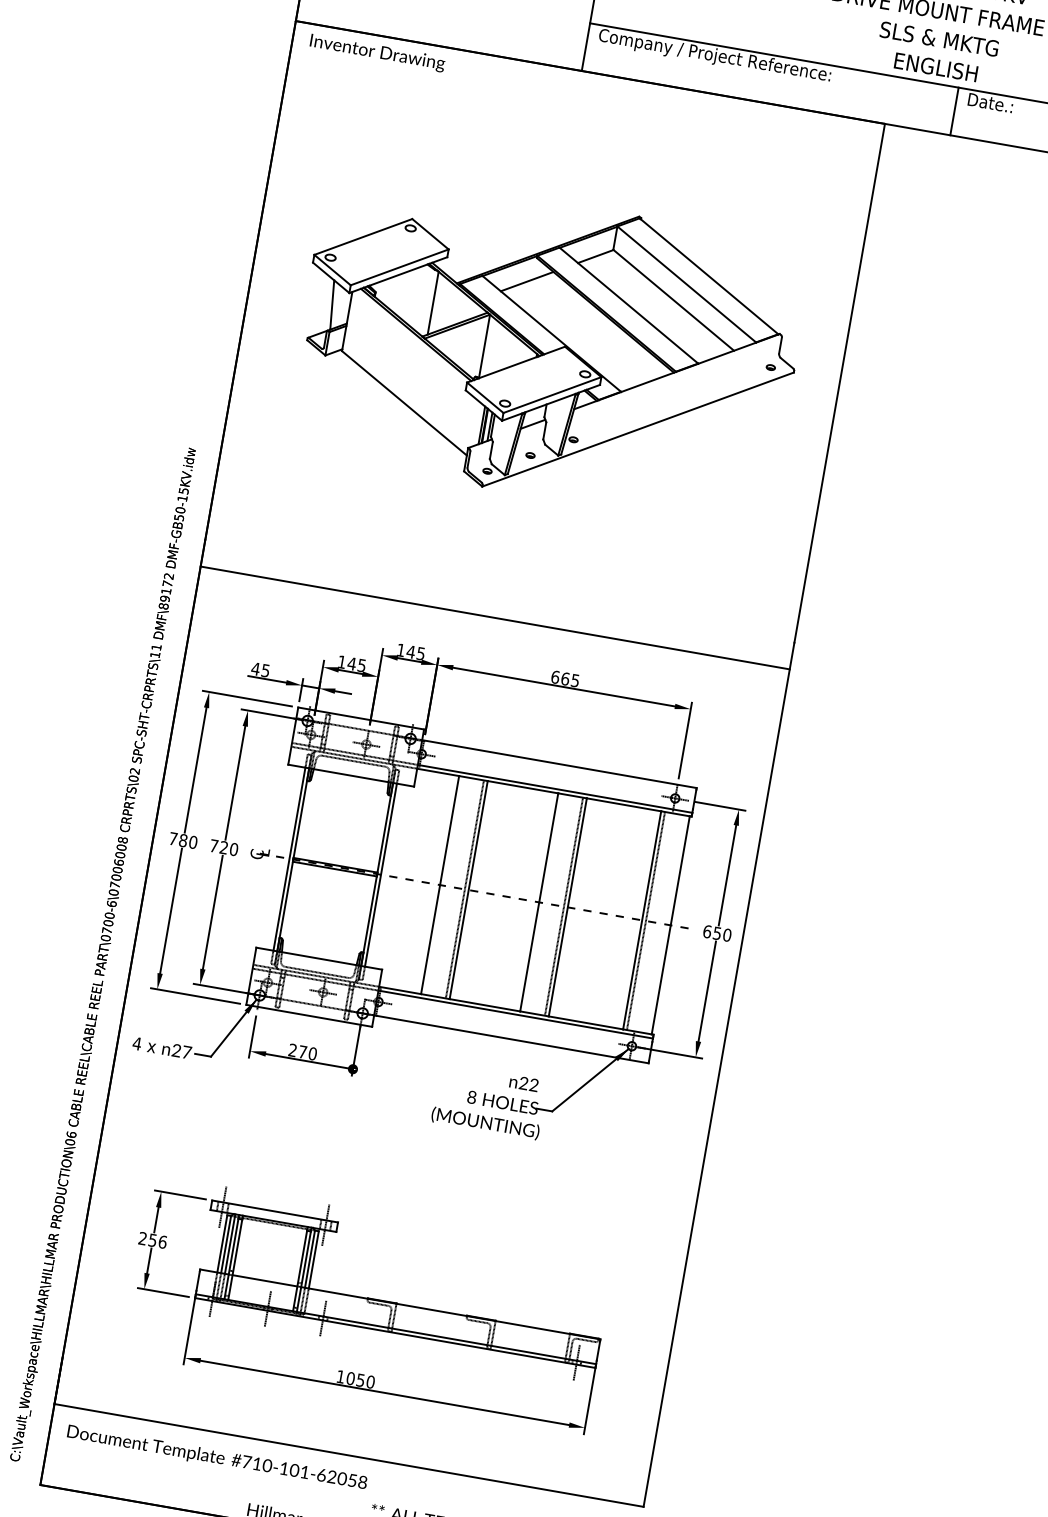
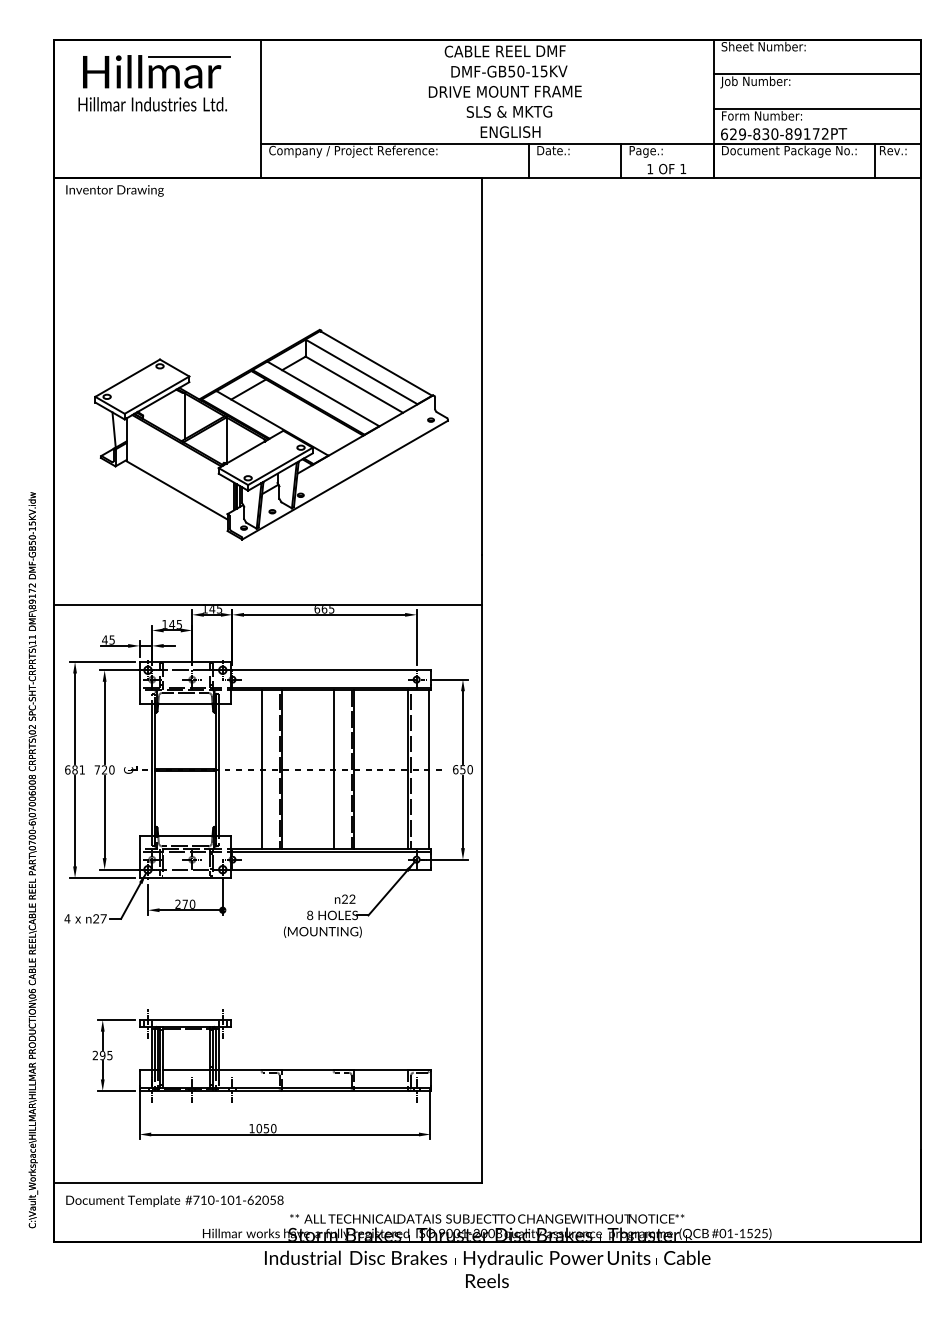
part: (547, 348) -> (271, 434), moved
line: (495, 617) -> (267, 604), moved
text: (184, 840) -> (75, 769), 780 -> 681
text: (158, 1241) -> (106, 1055), 256 -> 295

